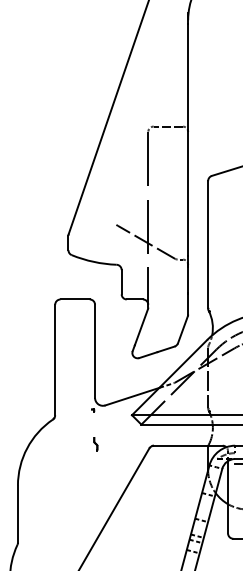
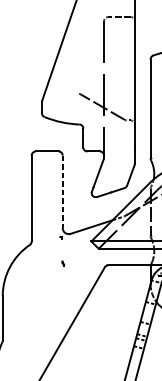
line: (95, 351) -> (63, 191), solid -> dashed
part: (95, 444) -> (63, 264), size x0.6

